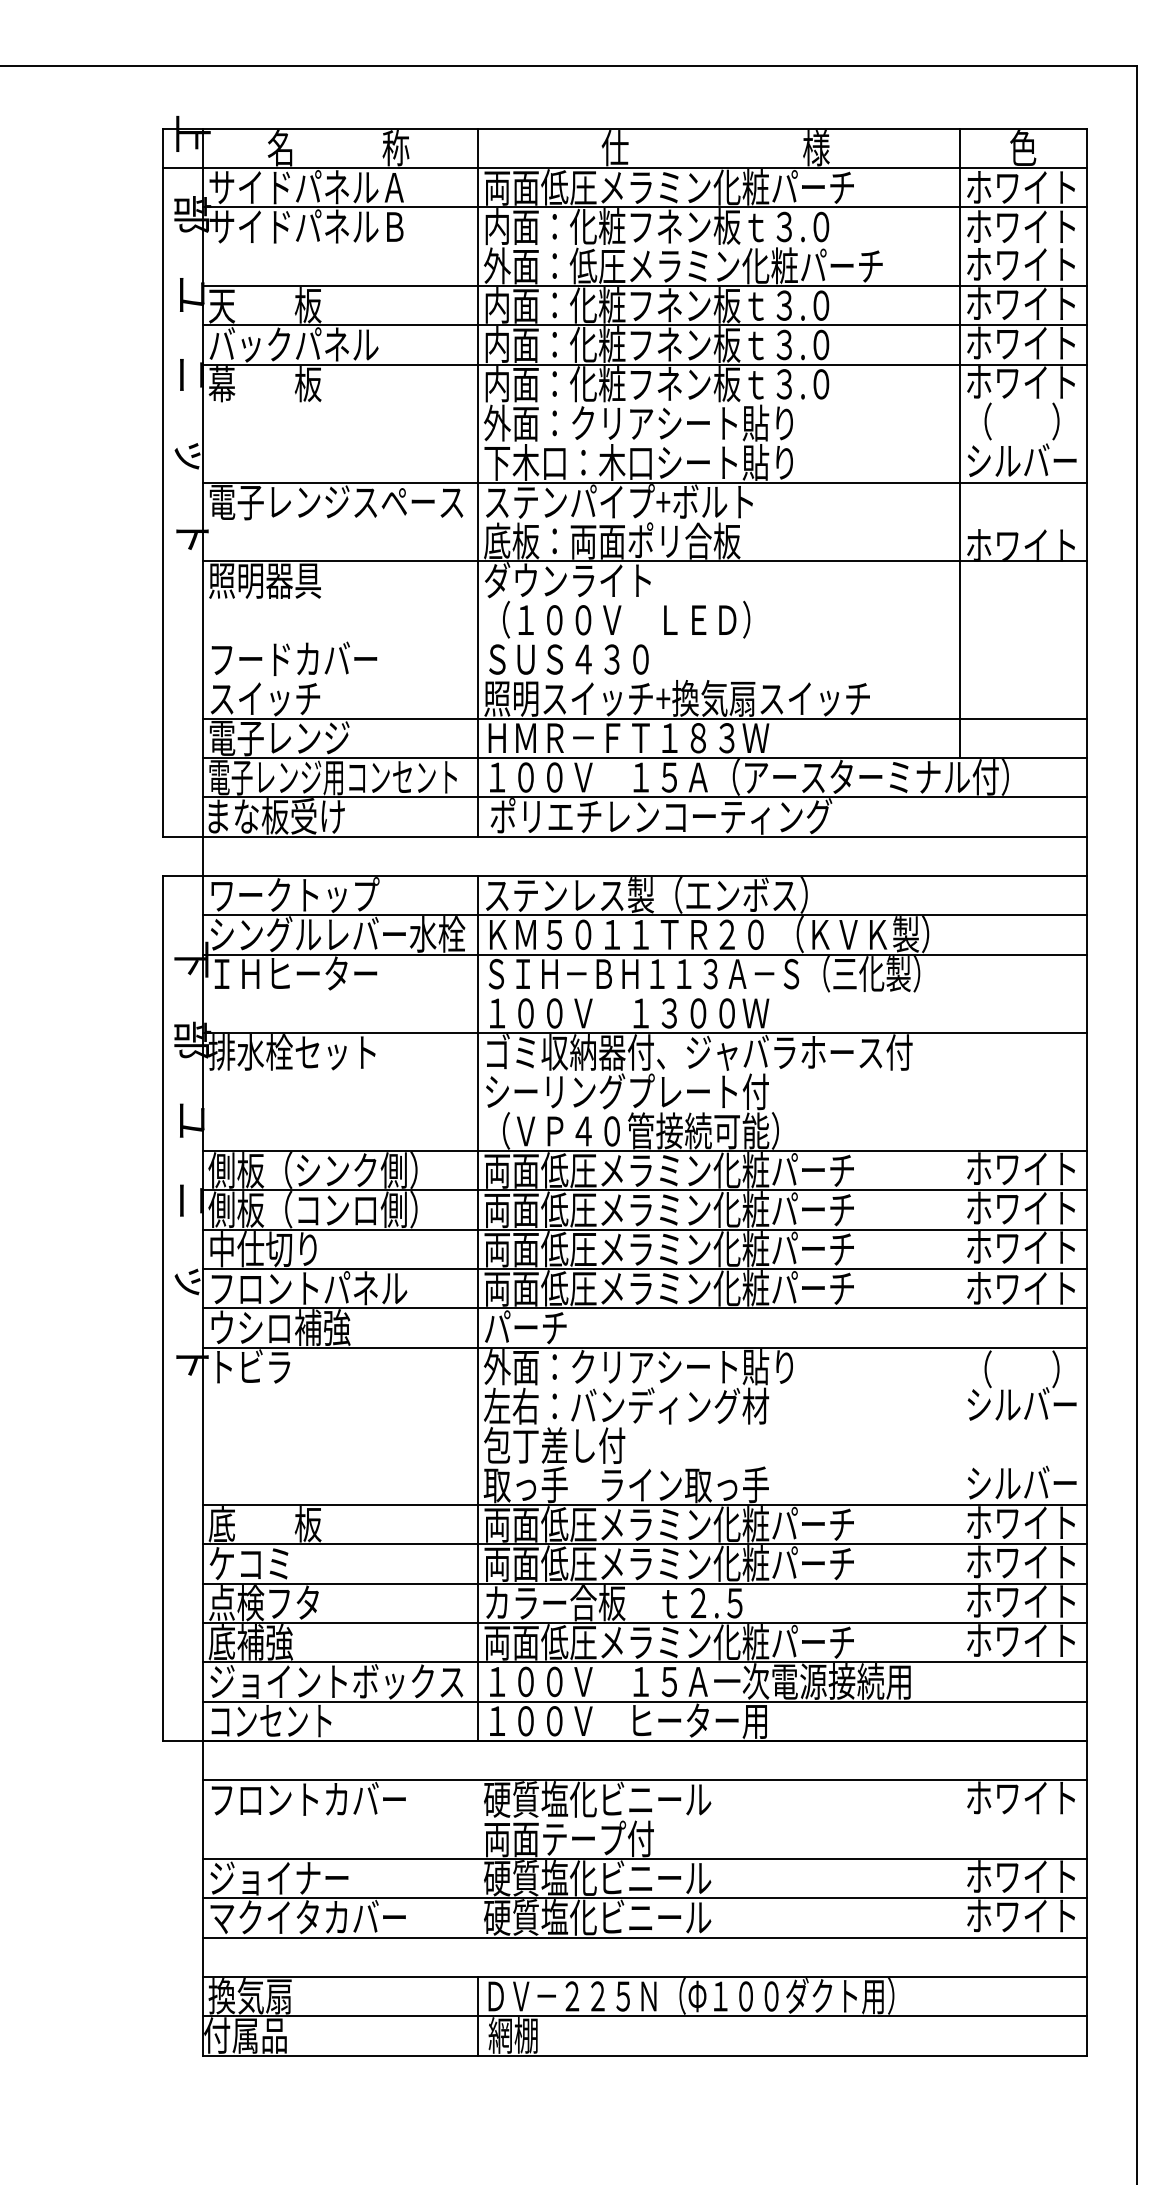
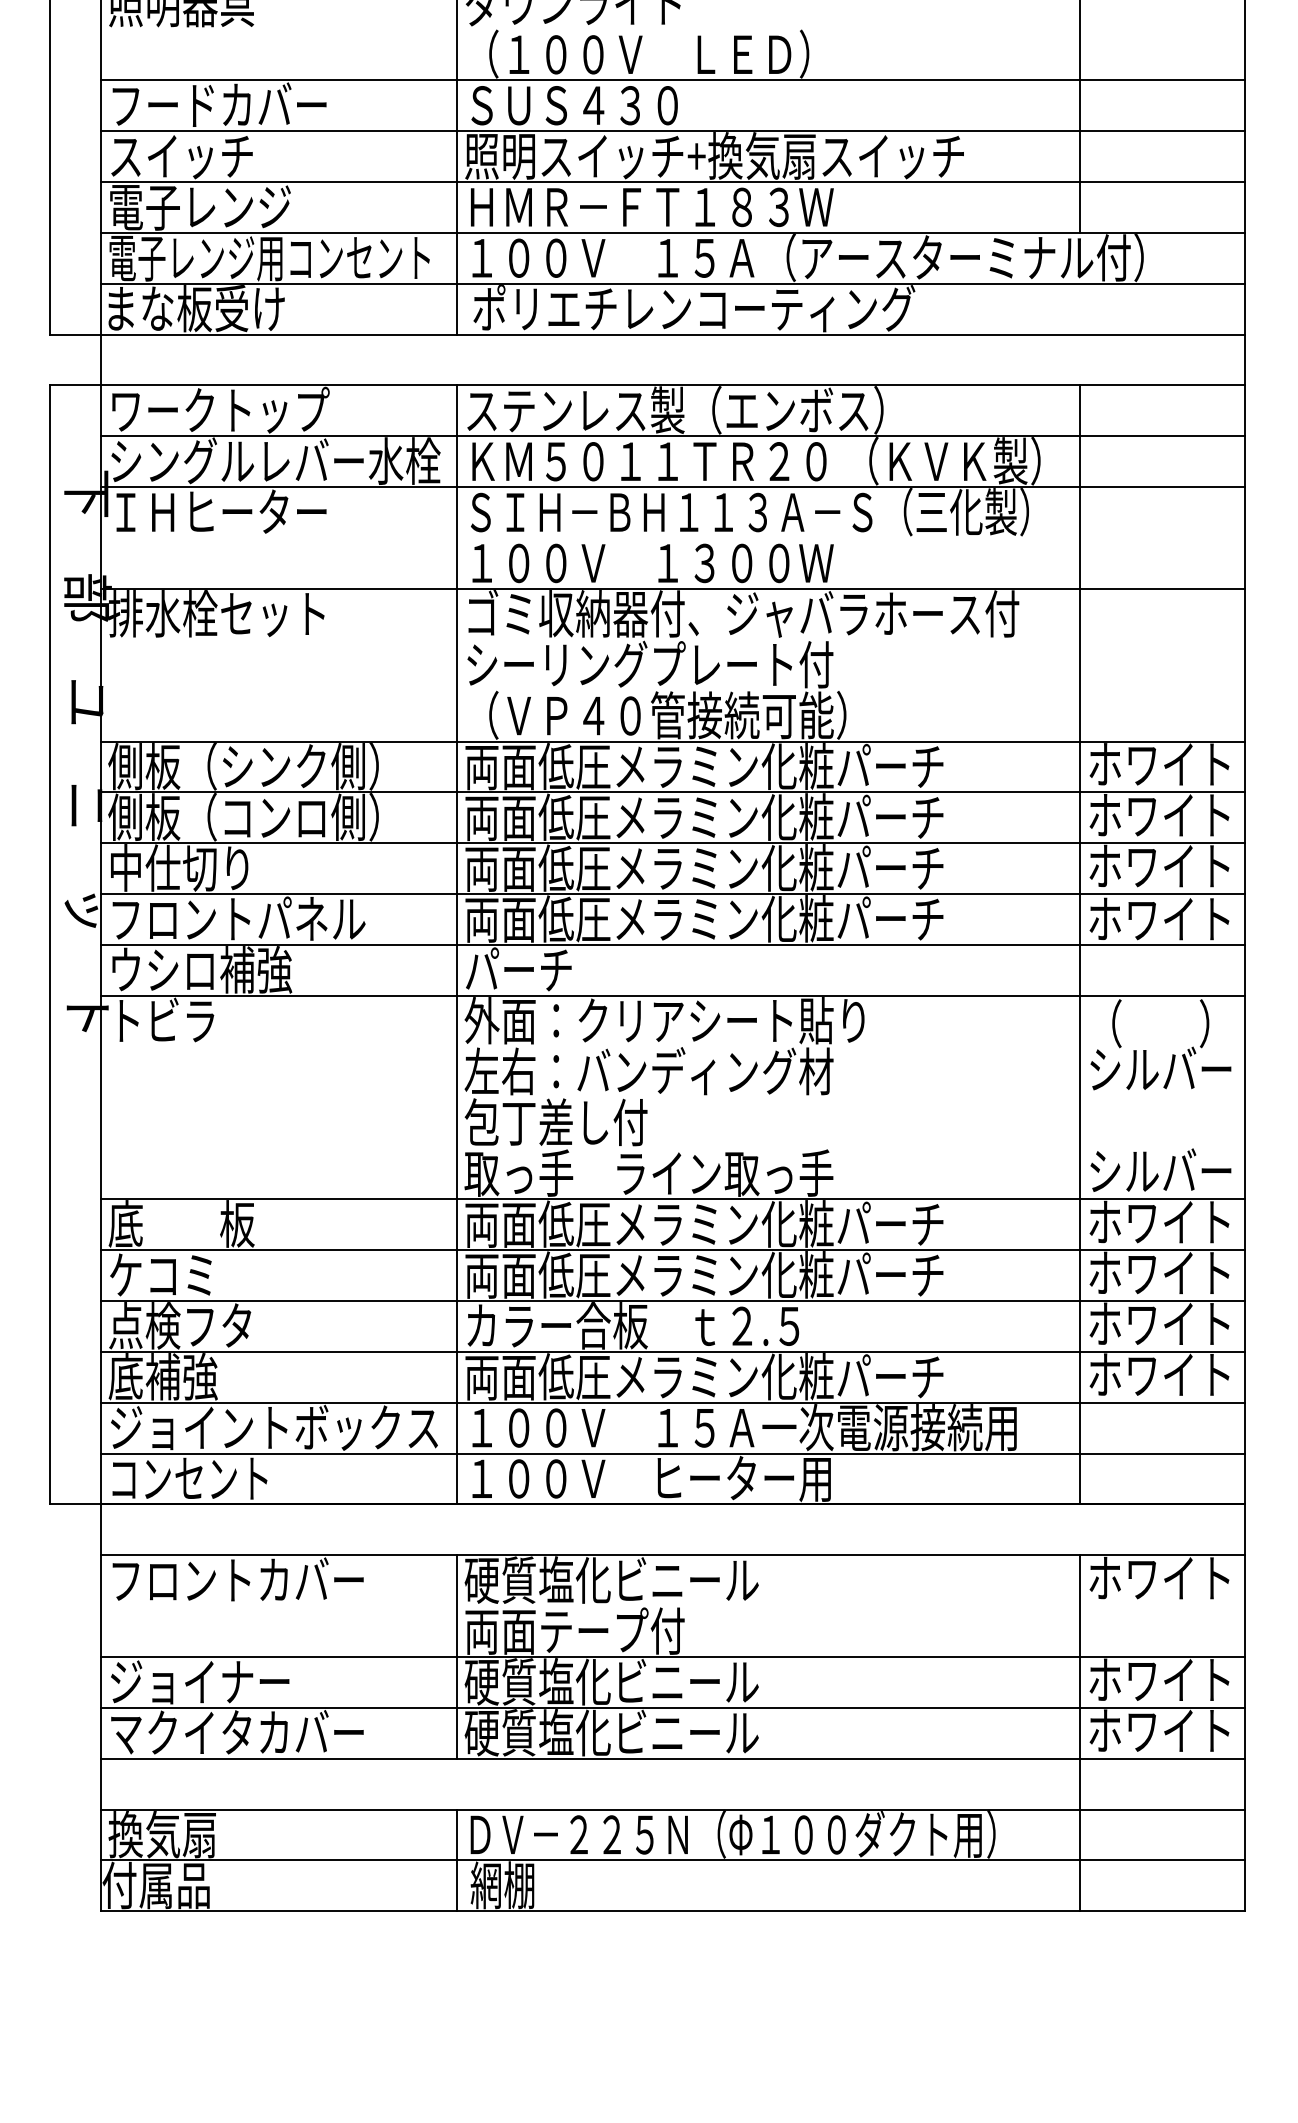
line: (644, 639) -> (672, 79), added
line: (644, 679) -> (672, 131), added
line: (959, 1307) -> (1079, 943), added
line: (478, 1858) -> (457, 1656), added
line: (959, 1917) -> (1079, 1732), added

